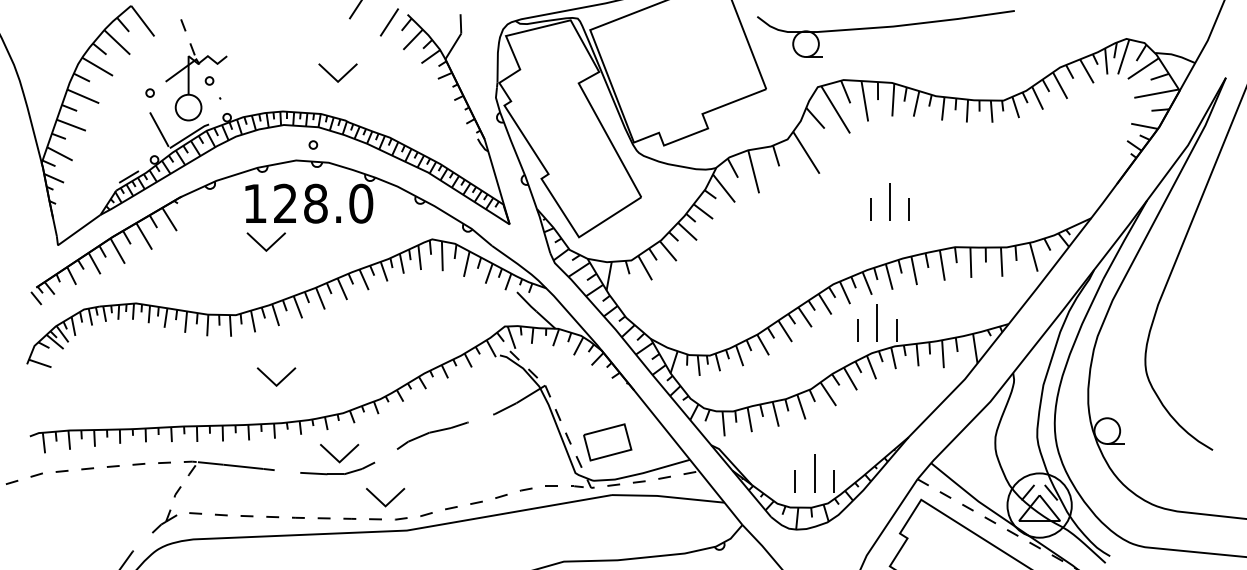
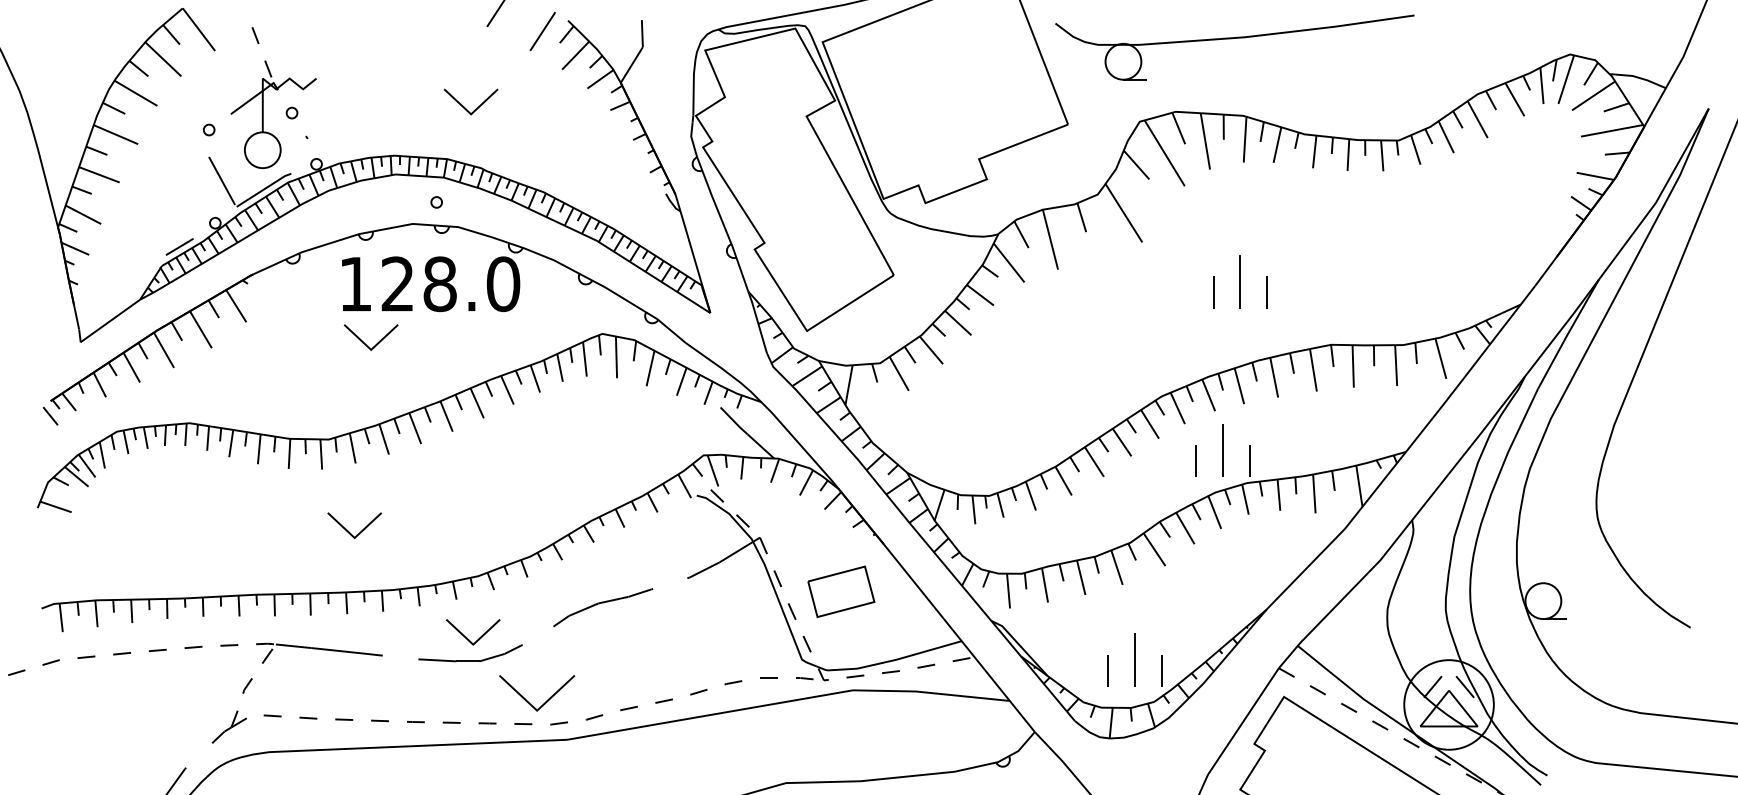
part: (276, 376) -> (354, 525), moved
part: (607, 442) -> (841, 591), moved
part: (385, 497) -> (537, 693), size x1.4

